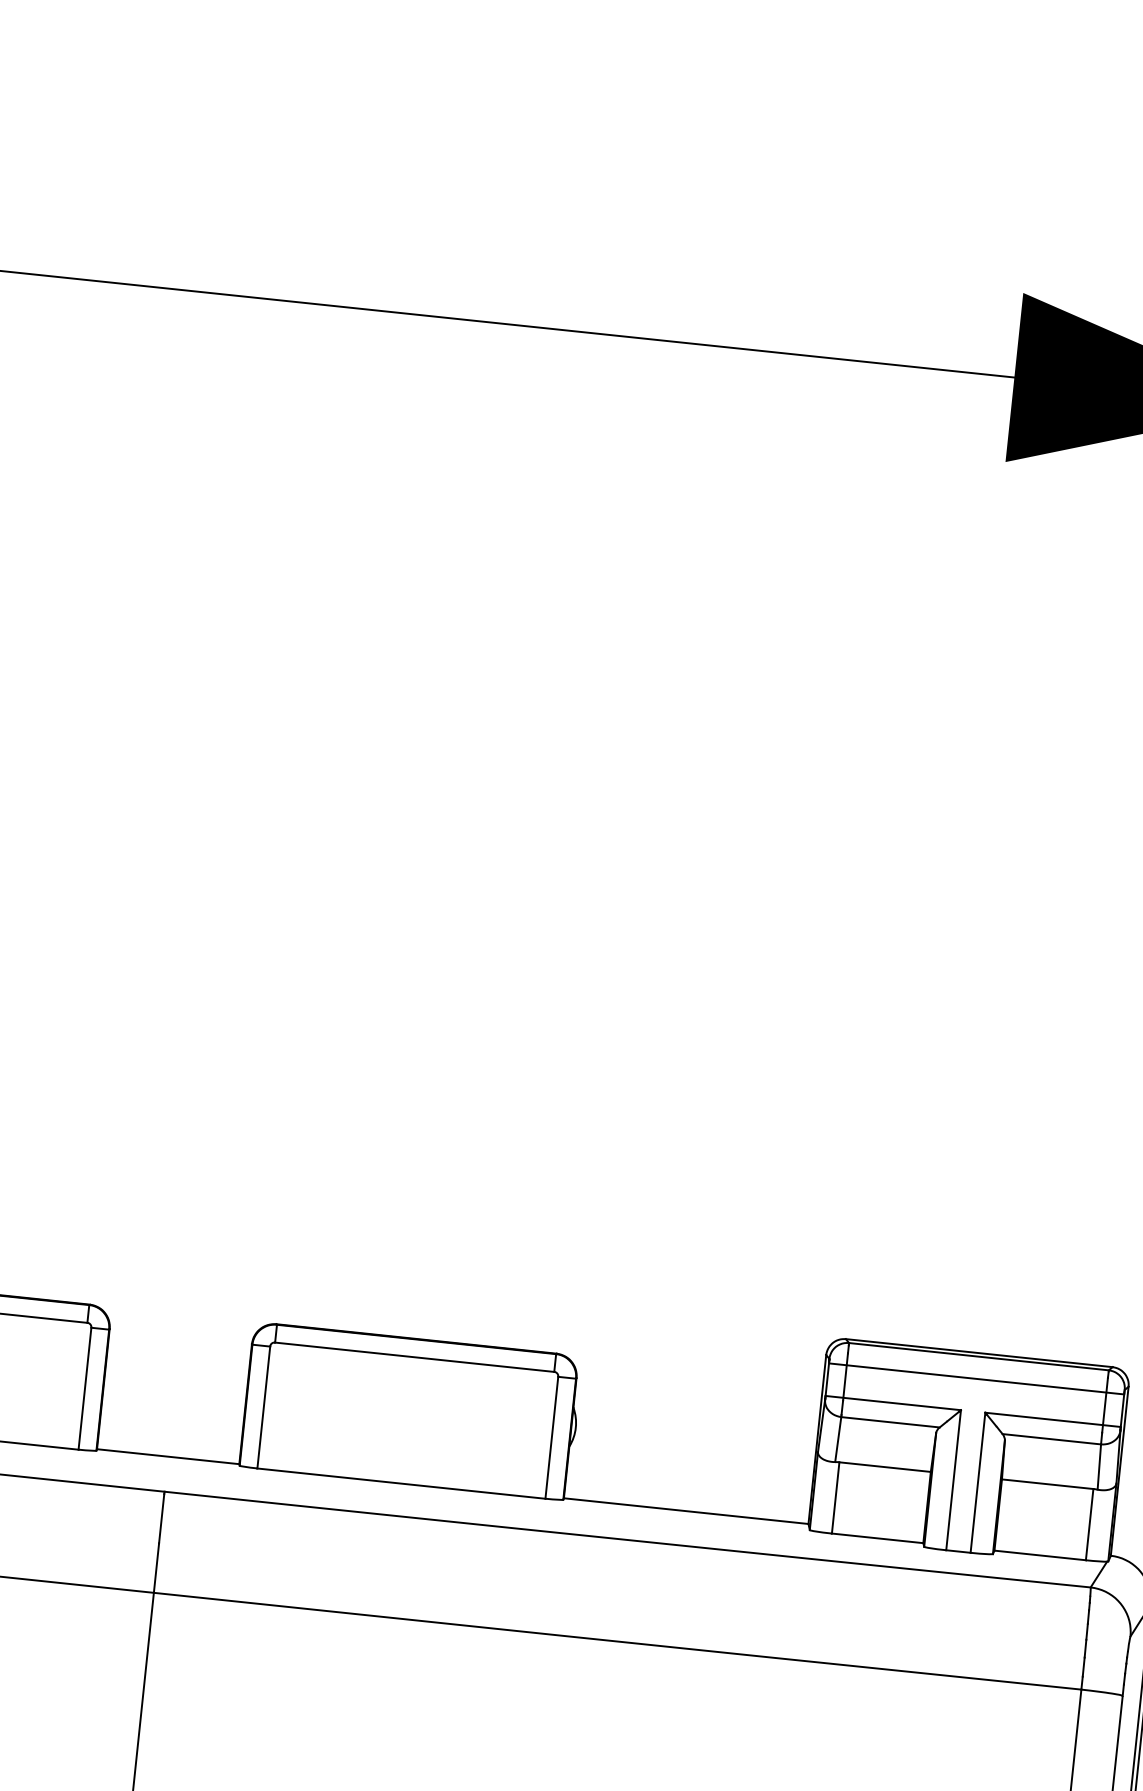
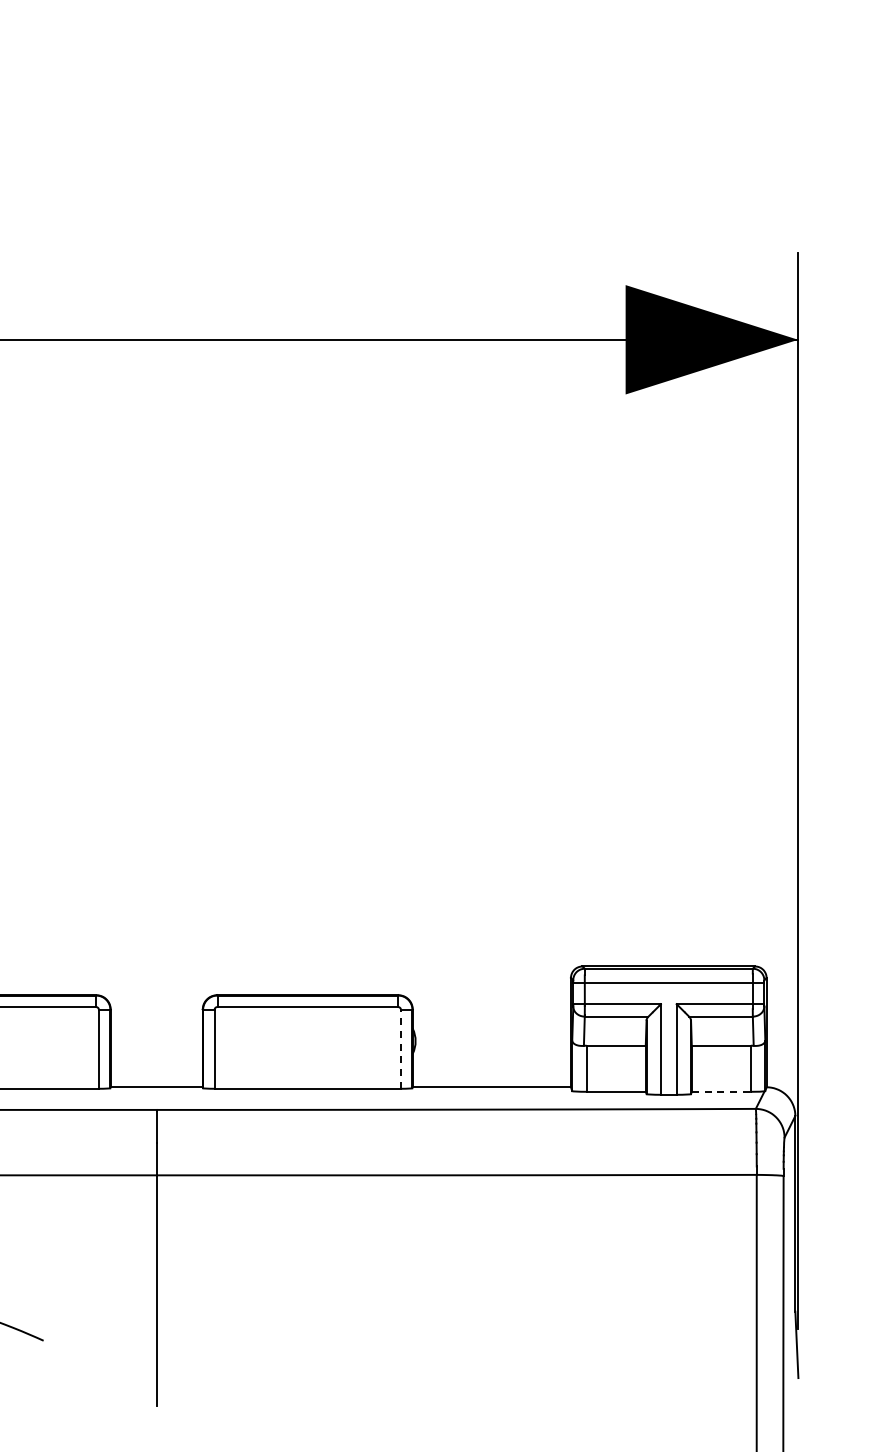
line: (551, 1436) -> (400, 1048), solid -> dashed
line: (1040, 1554) -> (721, 1091), solid -> dashed

